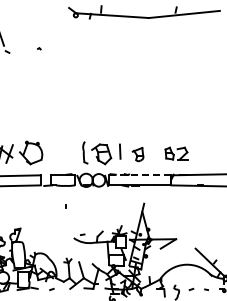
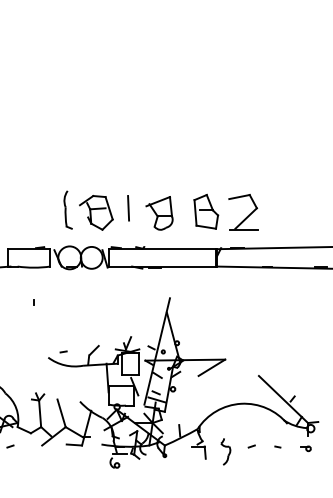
part: (176, 153) -> (225, 211), size x1.67
part: (137, 154) -> (158, 213), size x1.43
line: (139, 175) -> (161, 249), dashed -> solid

